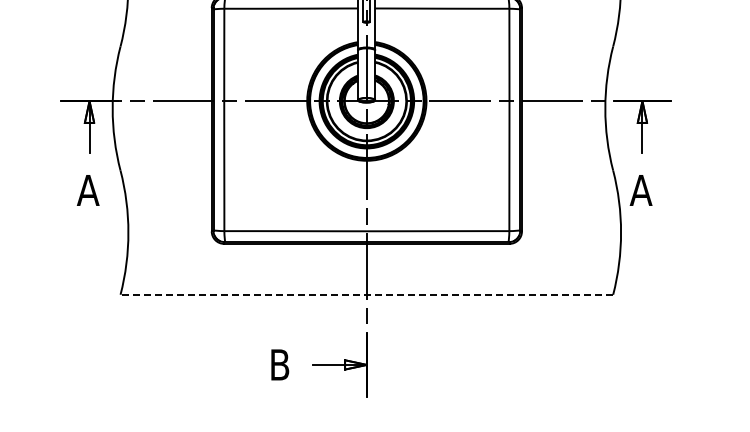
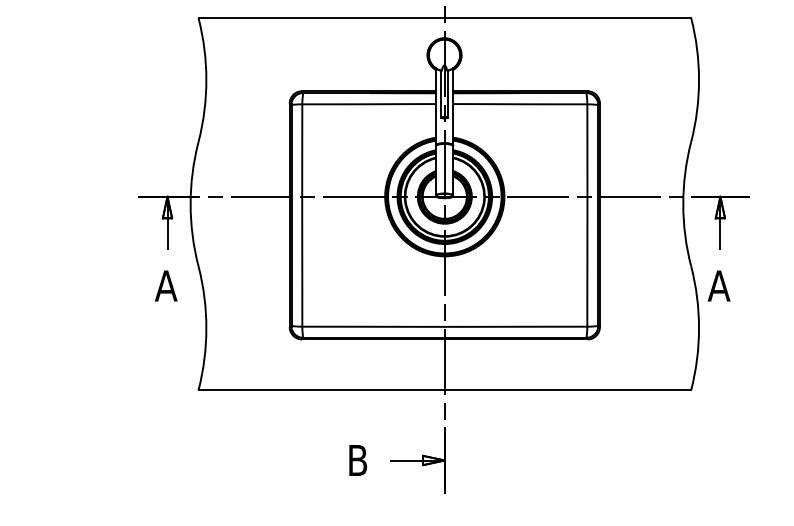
line: (366, 294) -> (444, 390), dashed -> solid

